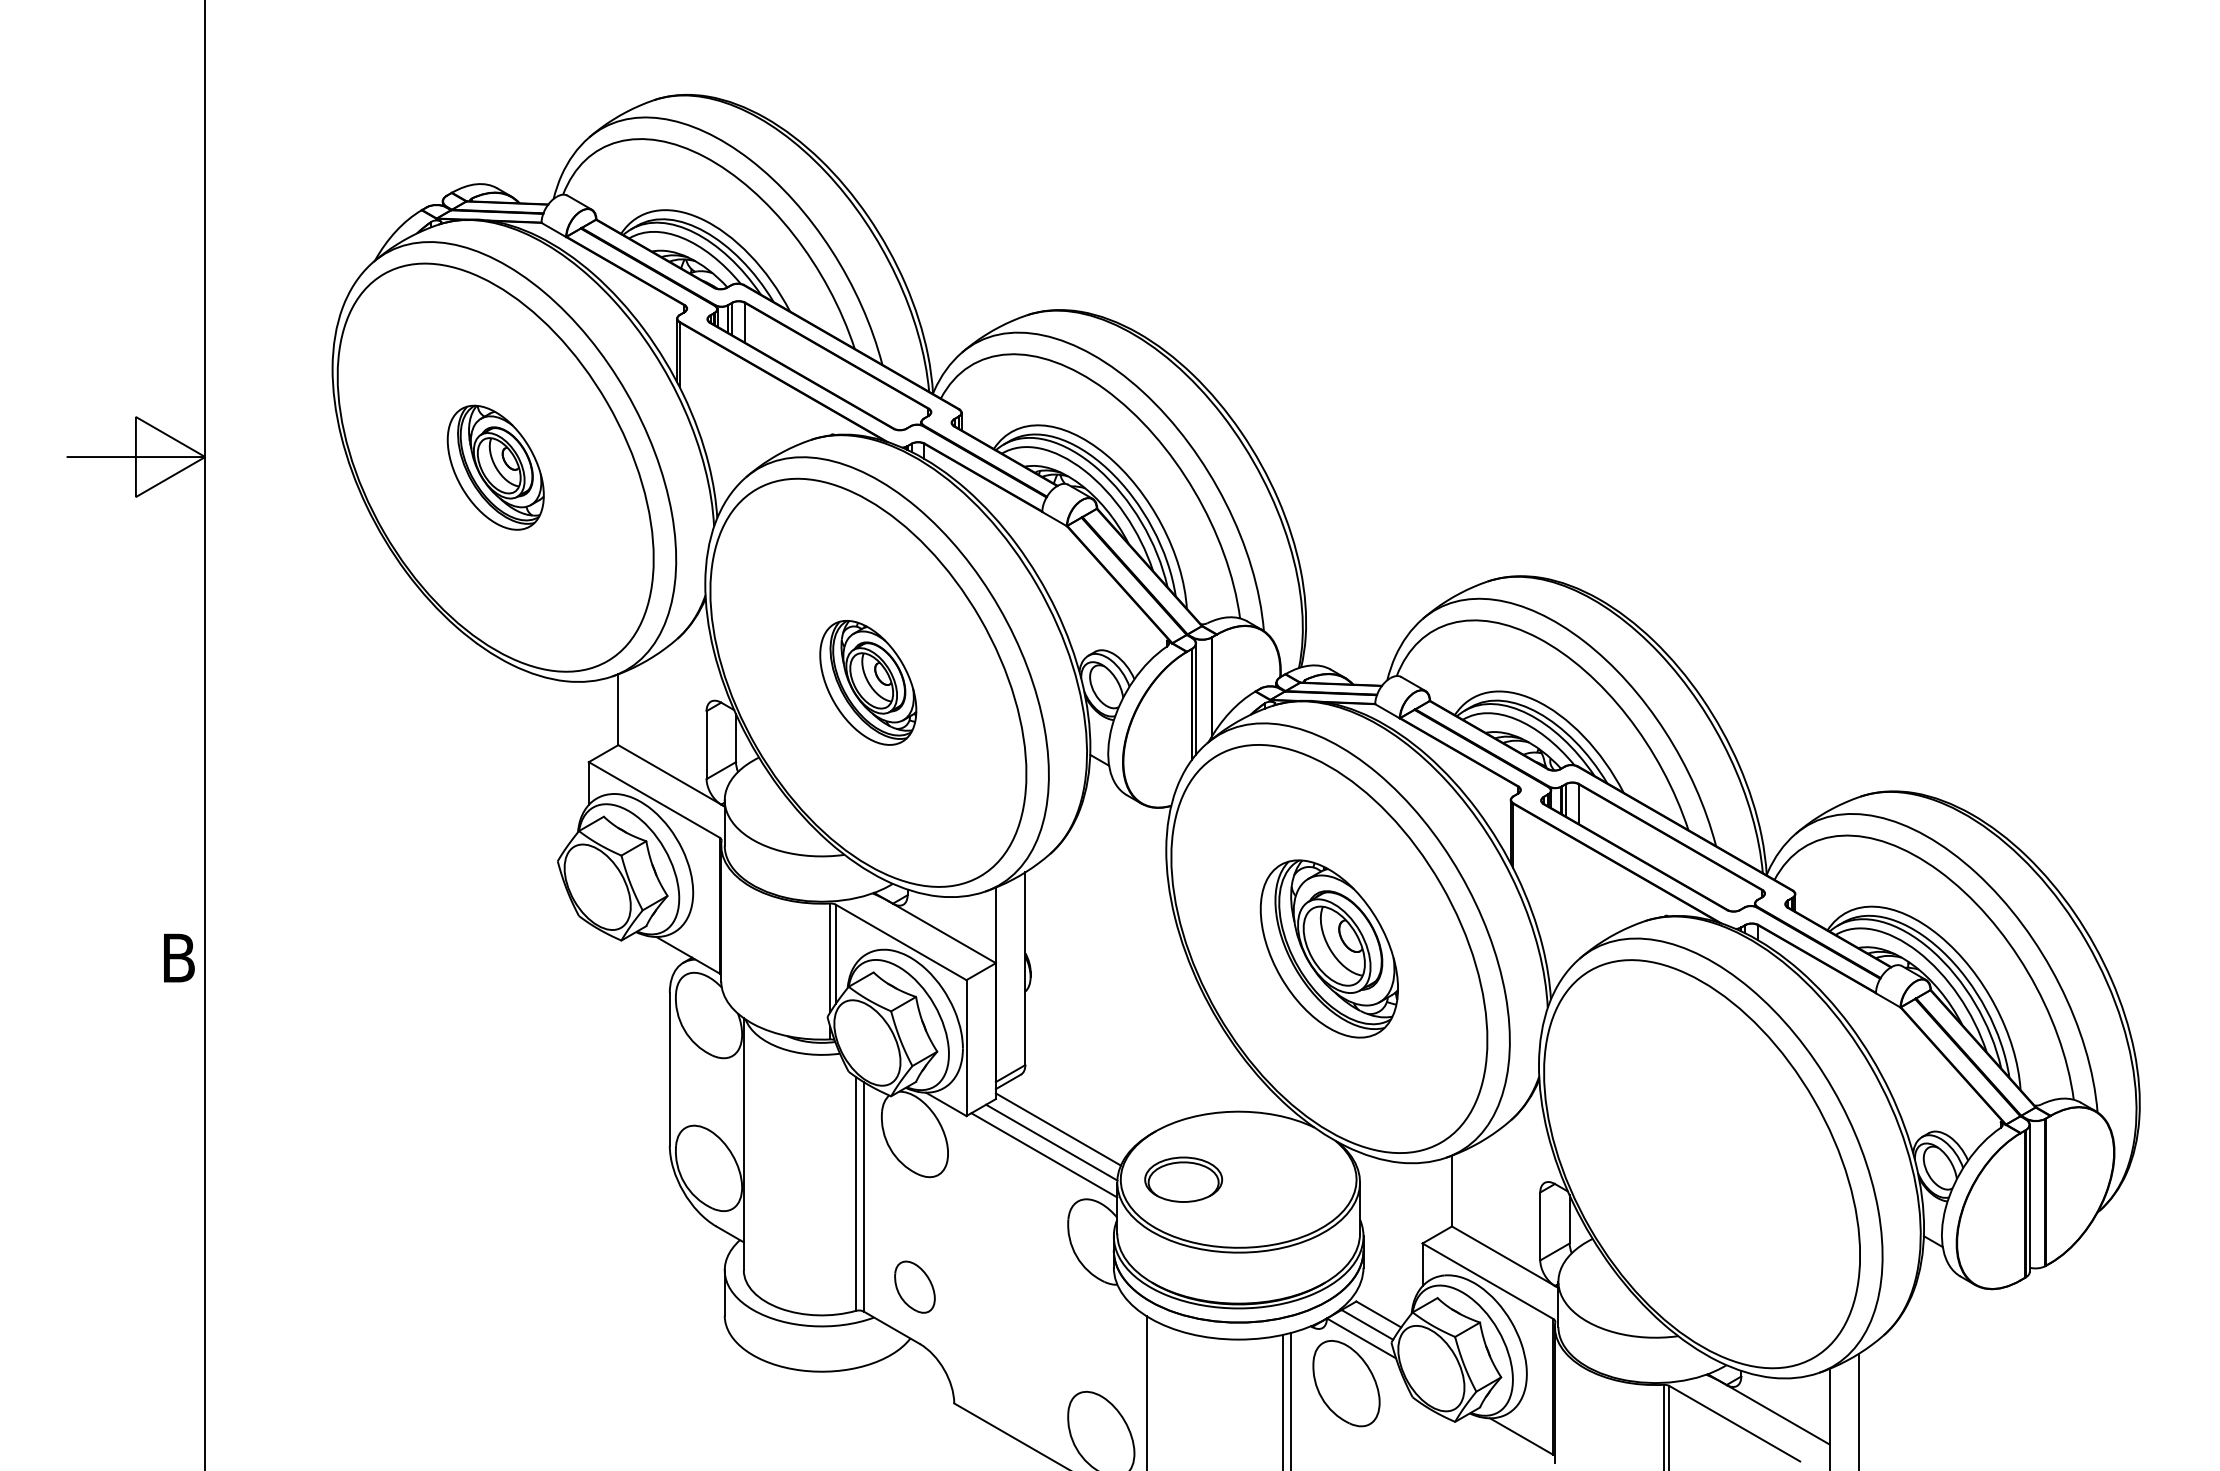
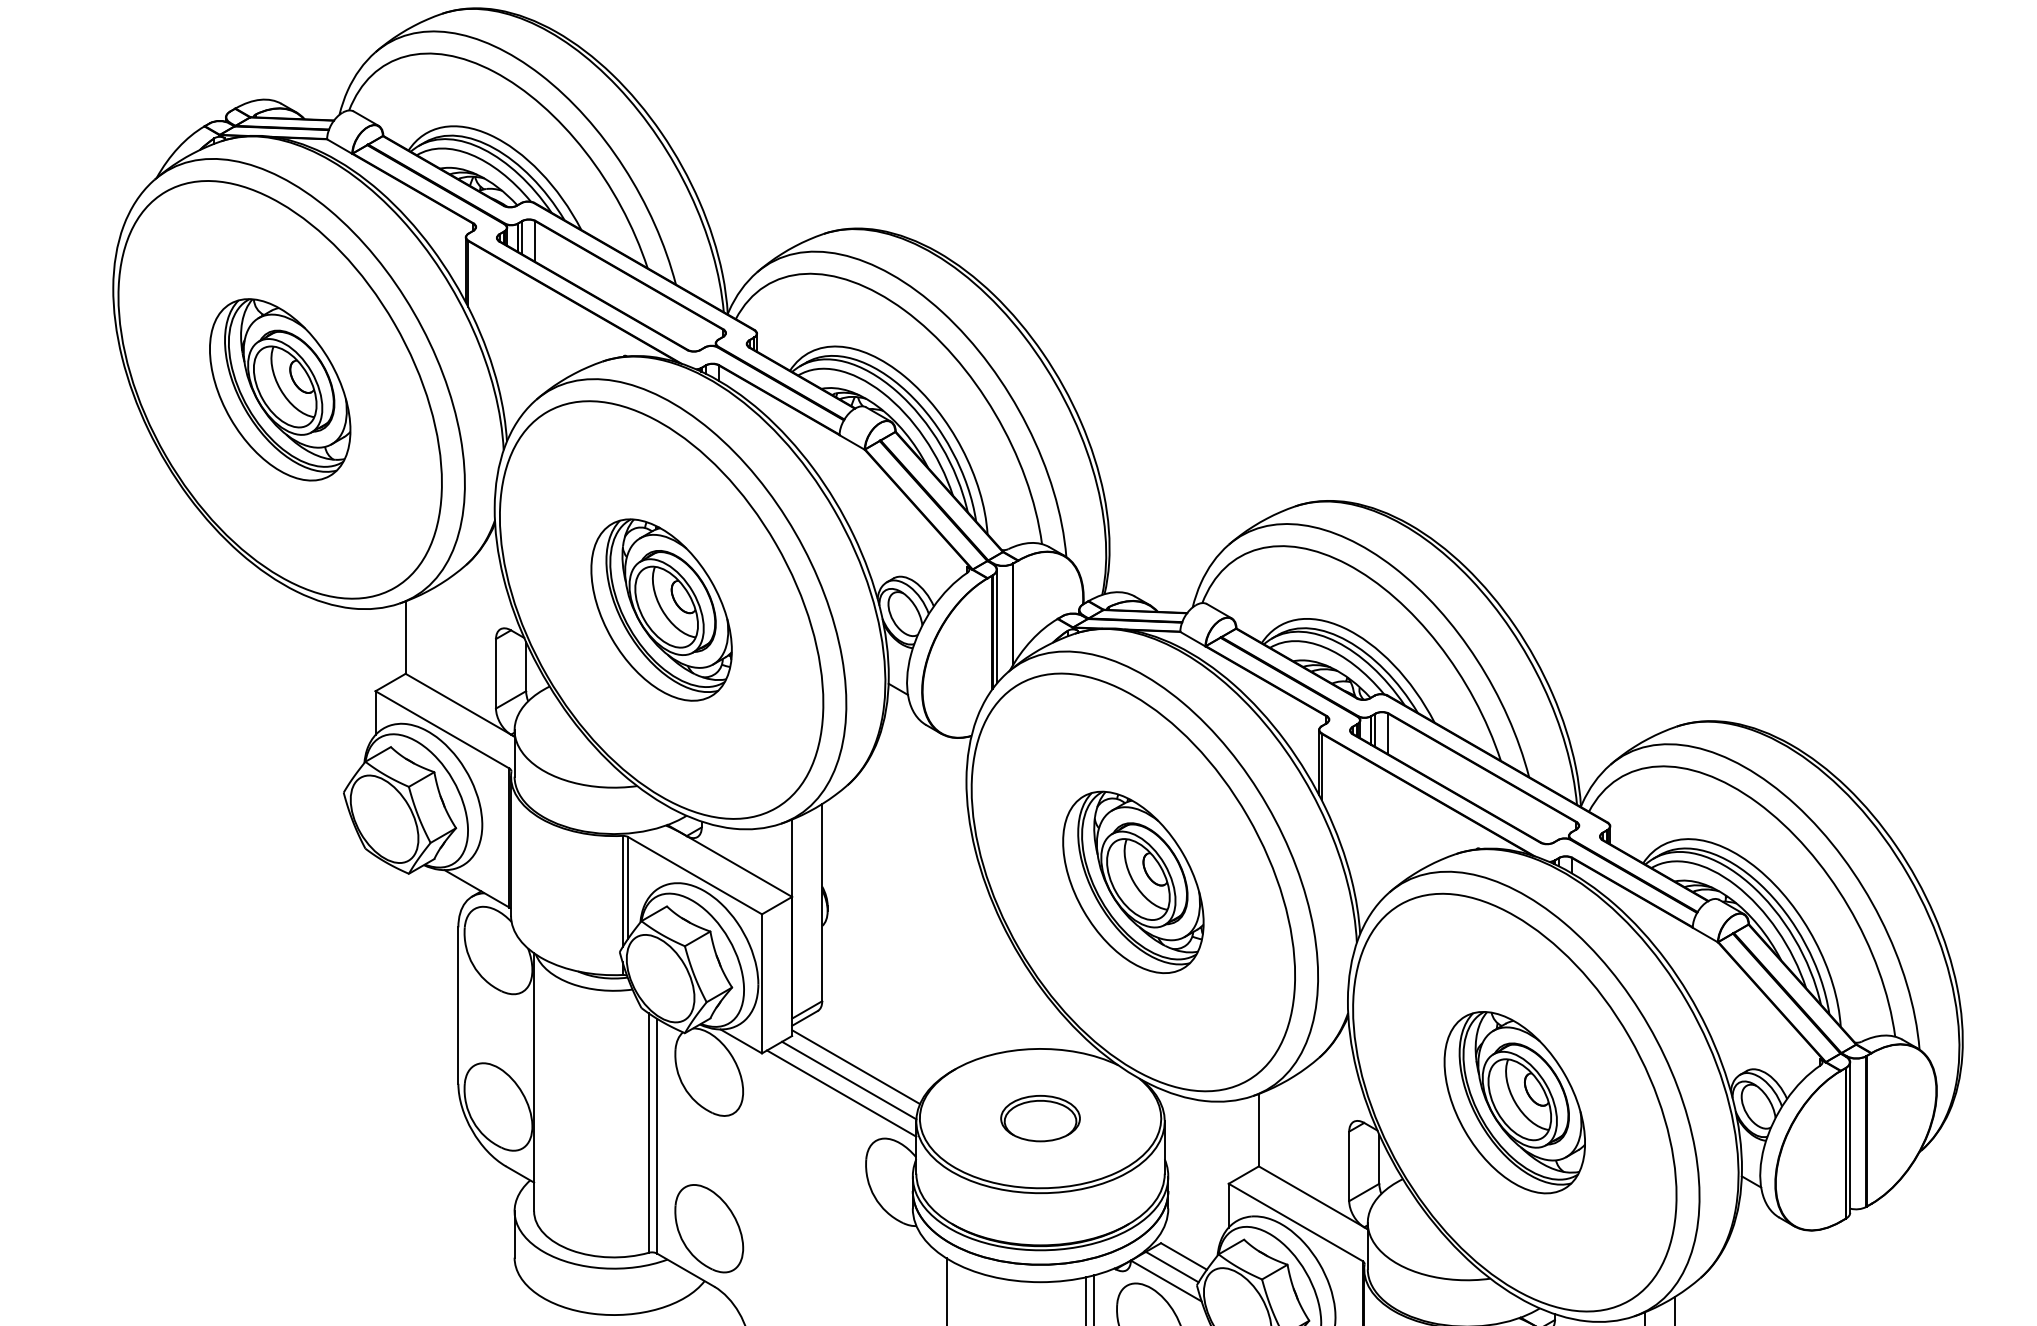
part: (495, 467) -> (279, 389), size x1.43
part: (867, 682) -> (660, 609), size x1.43
part: (1701, 1163) -> (1514, 1101), added
part: (1183, 1179) -> (1040, 1118), moved
part: (914, 1286) -> (708, 1227), size x1.67

